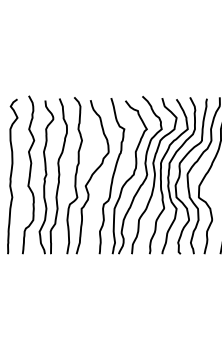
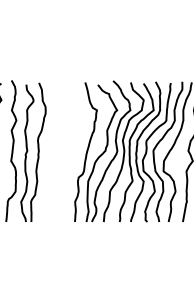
part: (87, 175) -> (64, 151), removed

